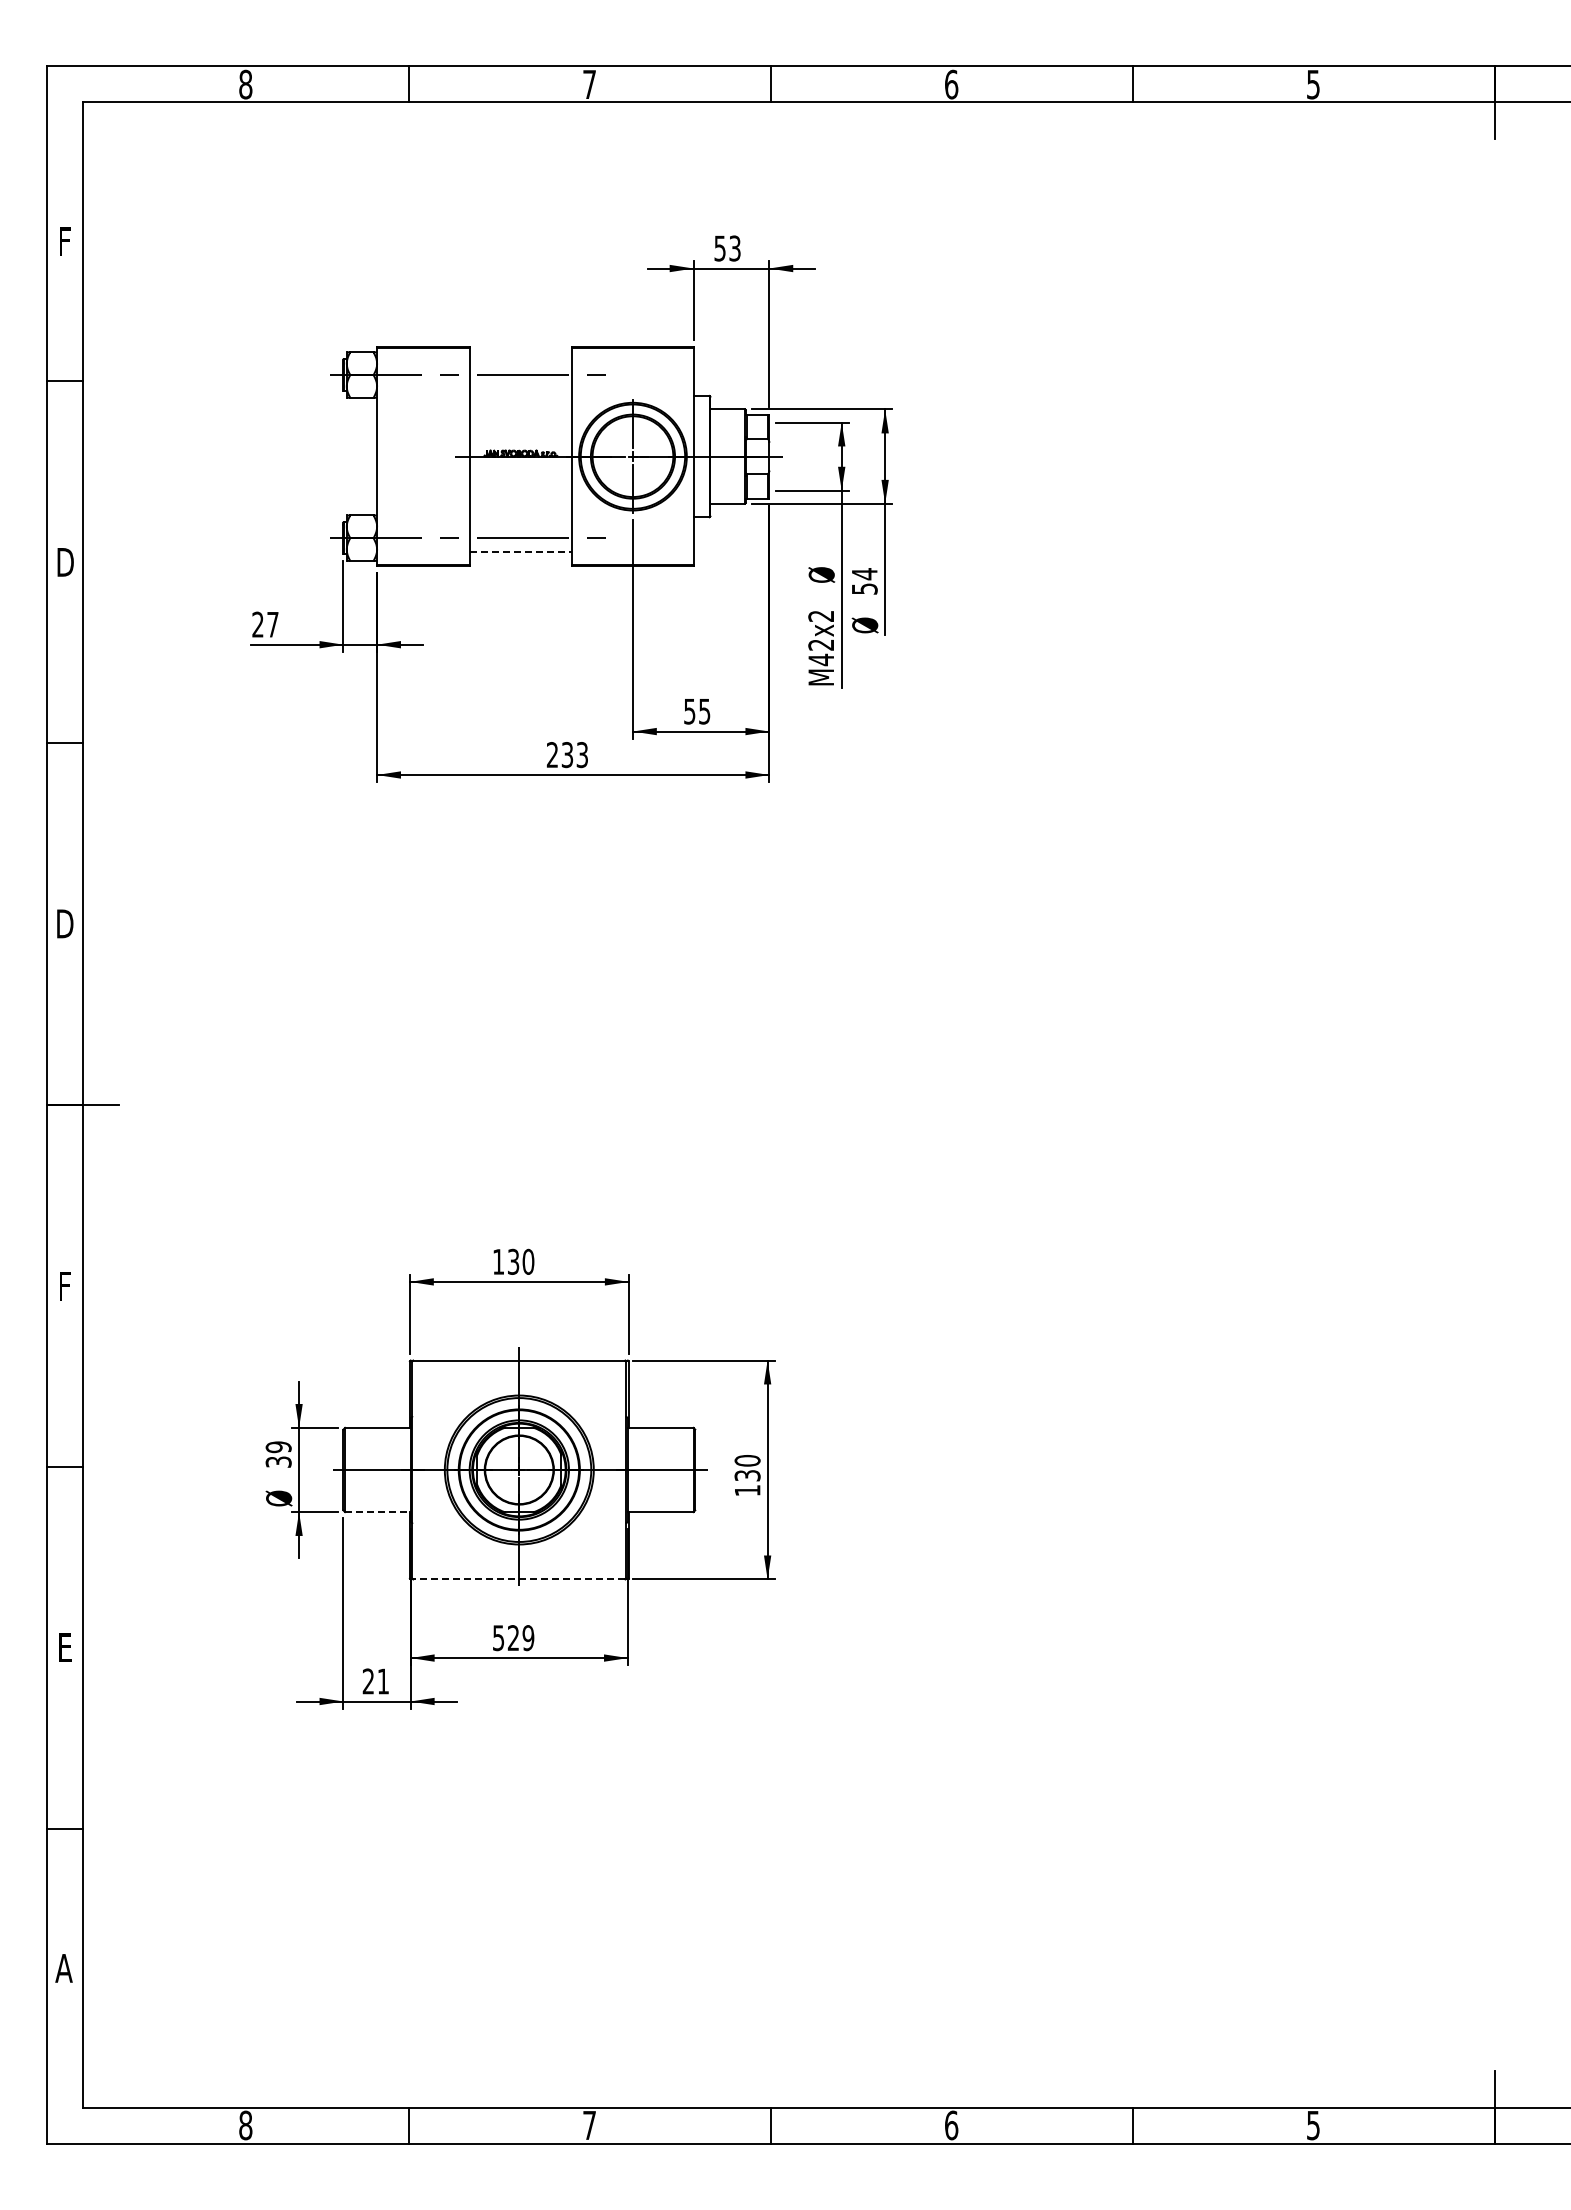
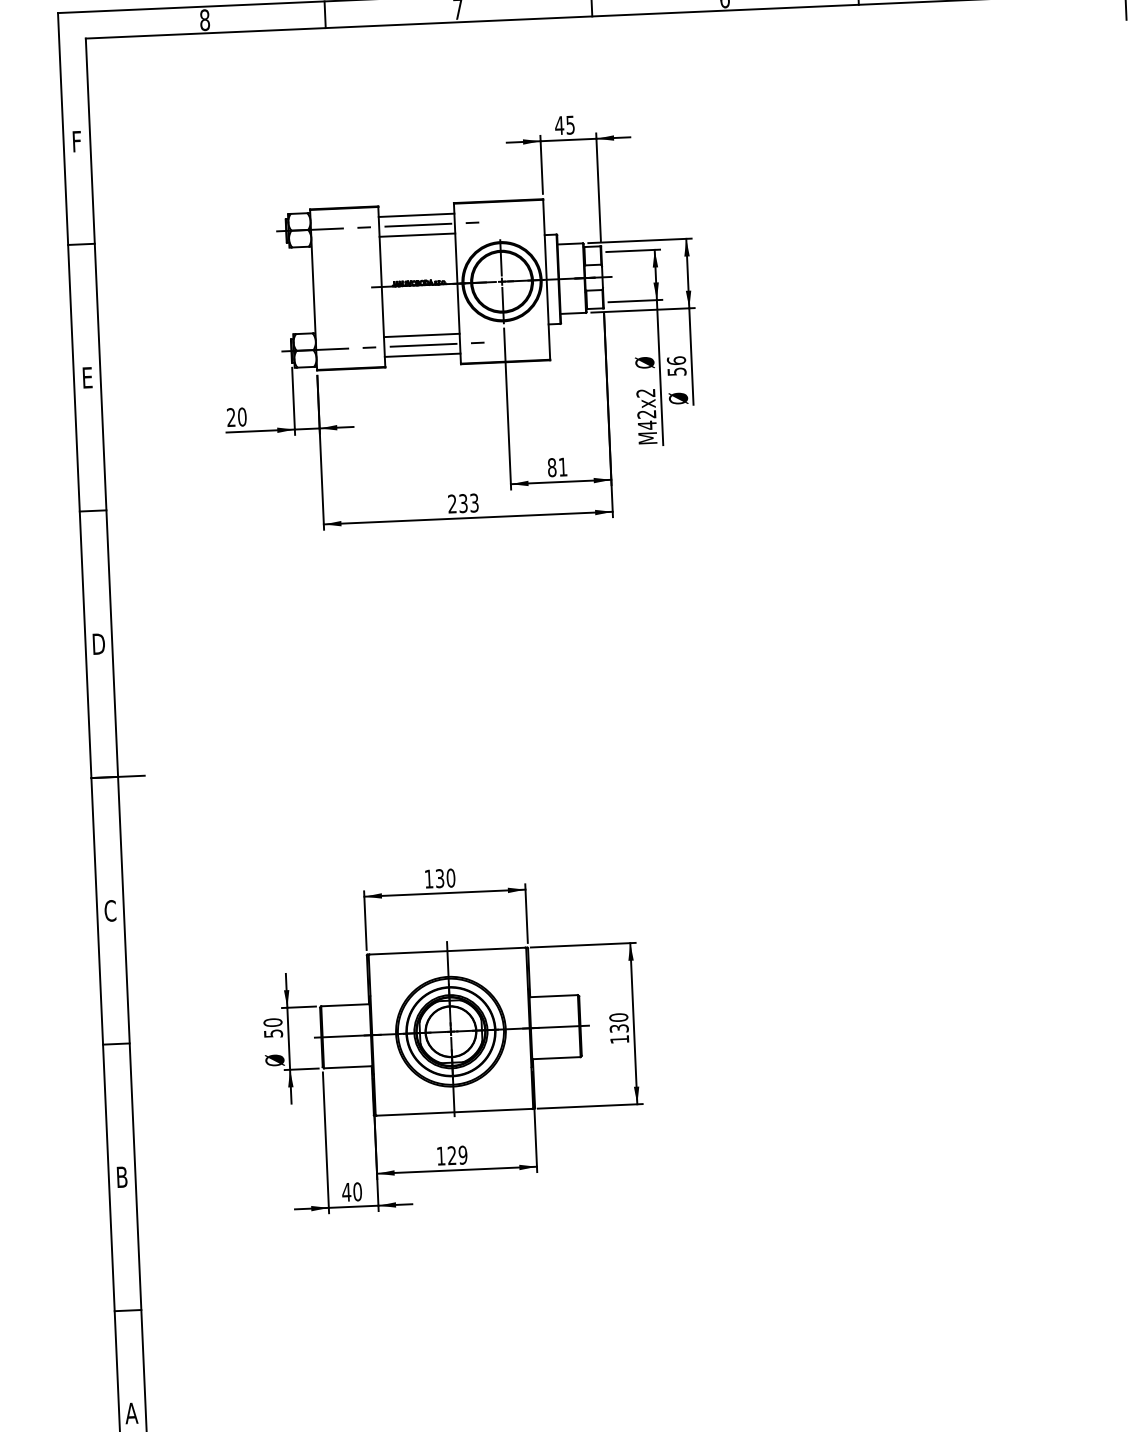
text: (726, 248) -> (564, 125), 53 -> 45
line: (520, 361) -> (416, 215), added
line: (520, 388) -> (417, 235), added
line: (520, 524) -> (421, 335), added
line: (521, 551) -> (423, 355), dashed -> solid
text: (65, 562) -> (87, 377), D -> E
text: (864, 574) -> (676, 361), 54 -> 56
text: (272, 624) -> (241, 416), 27 -> 20
text: (697, 711) -> (557, 467), 55 -> 81
text: (64, 1286) -> (110, 911), F -> C
text: (278, 1454) -> (273, 1028), 39 -> 50
line: (377, 1512) -> (347, 1067), dashed -> solid
line: (518, 1579) -> (453, 1112), dashed -> solid
text: (498, 1638) -> (441, 1156), 529 -> 129
text: (65, 1647) -> (122, 1177), E -> B
text: (375, 1681) -> (351, 1192), 21 -> 40

